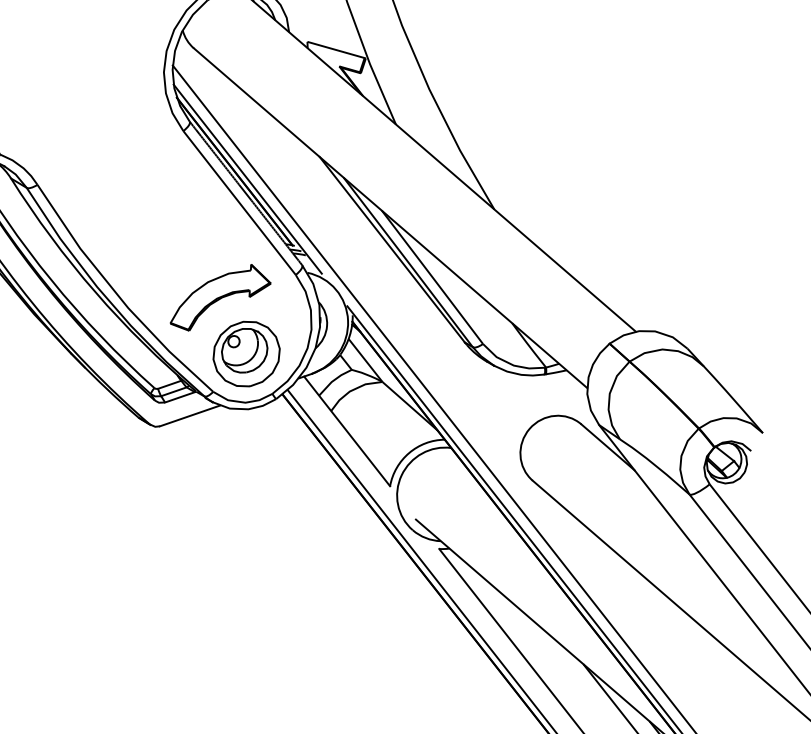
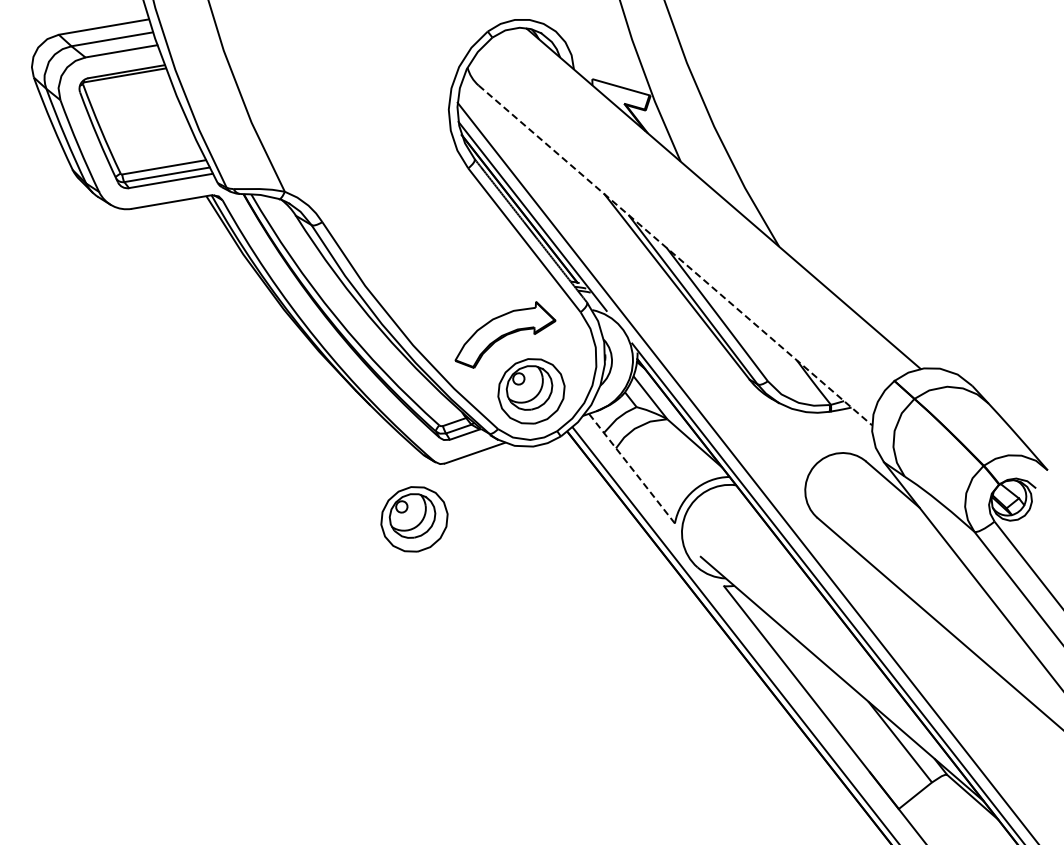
line: (390, 218) -> (675, 255), solid -> dashed
line: (346, 431) -> (631, 468), solid -> dashed
part: (129, 482) -> (414, 519), added

